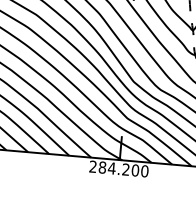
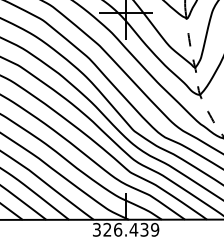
text: (119, 168) -> (126, 229), 284.200 -> 326.439

